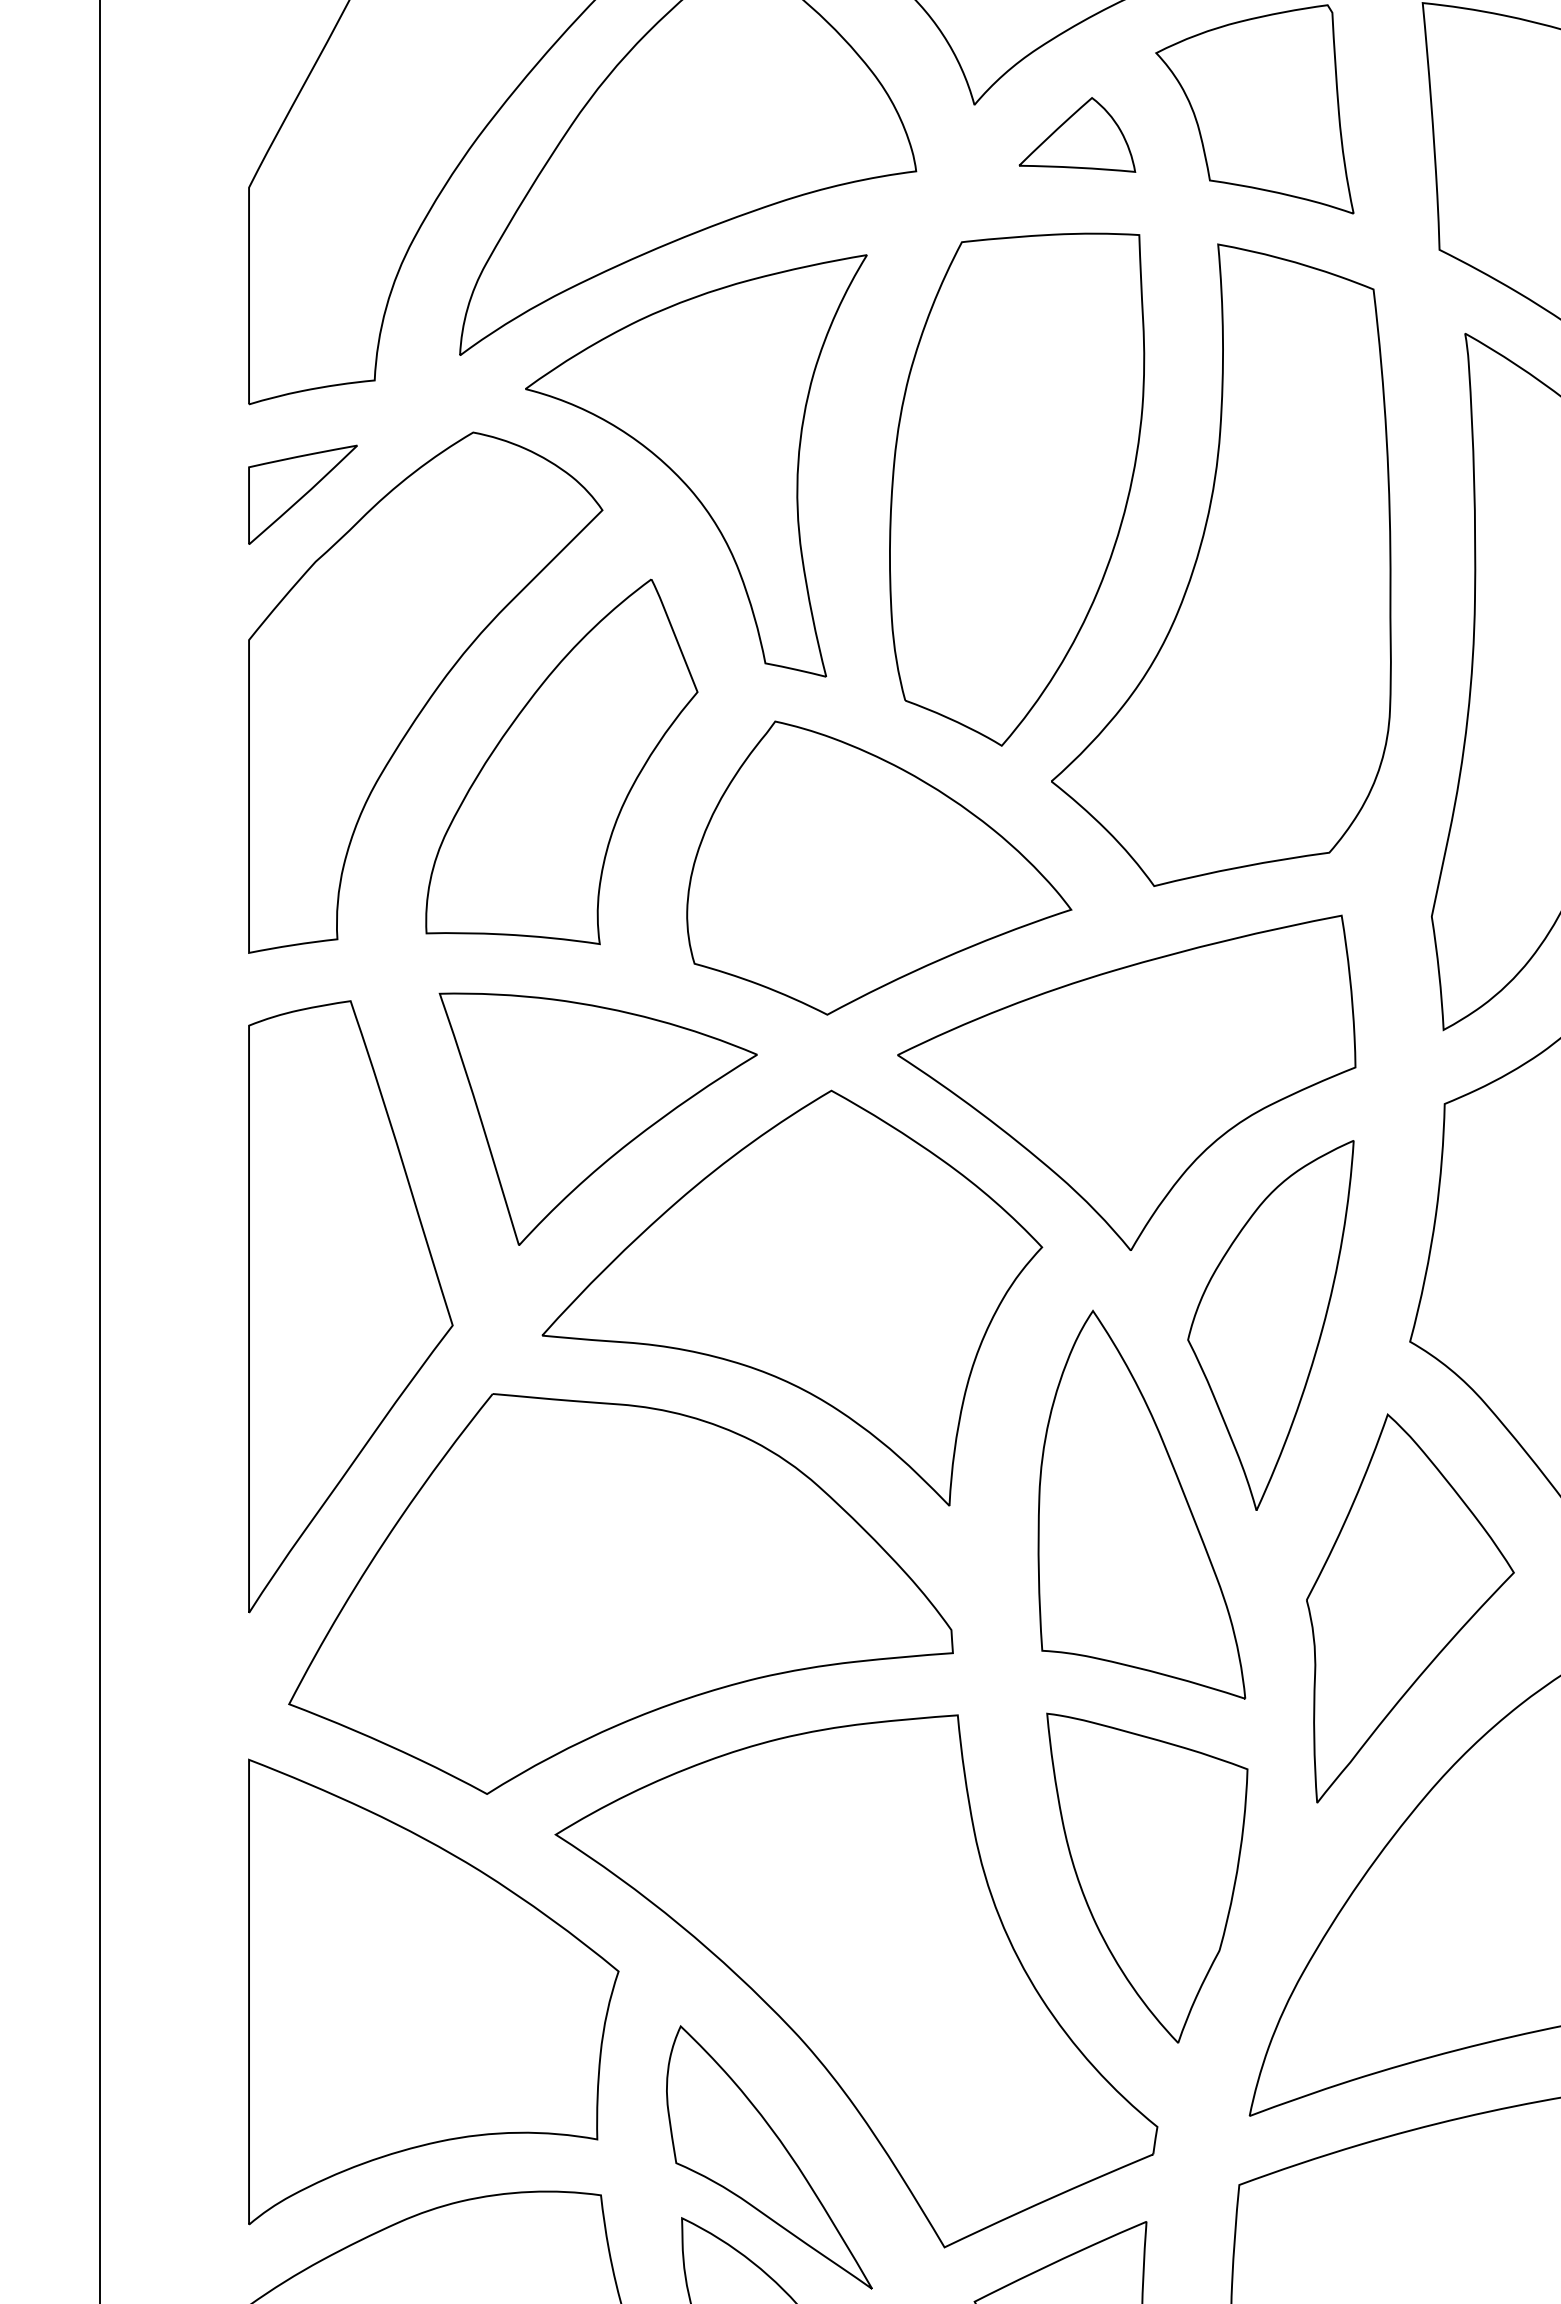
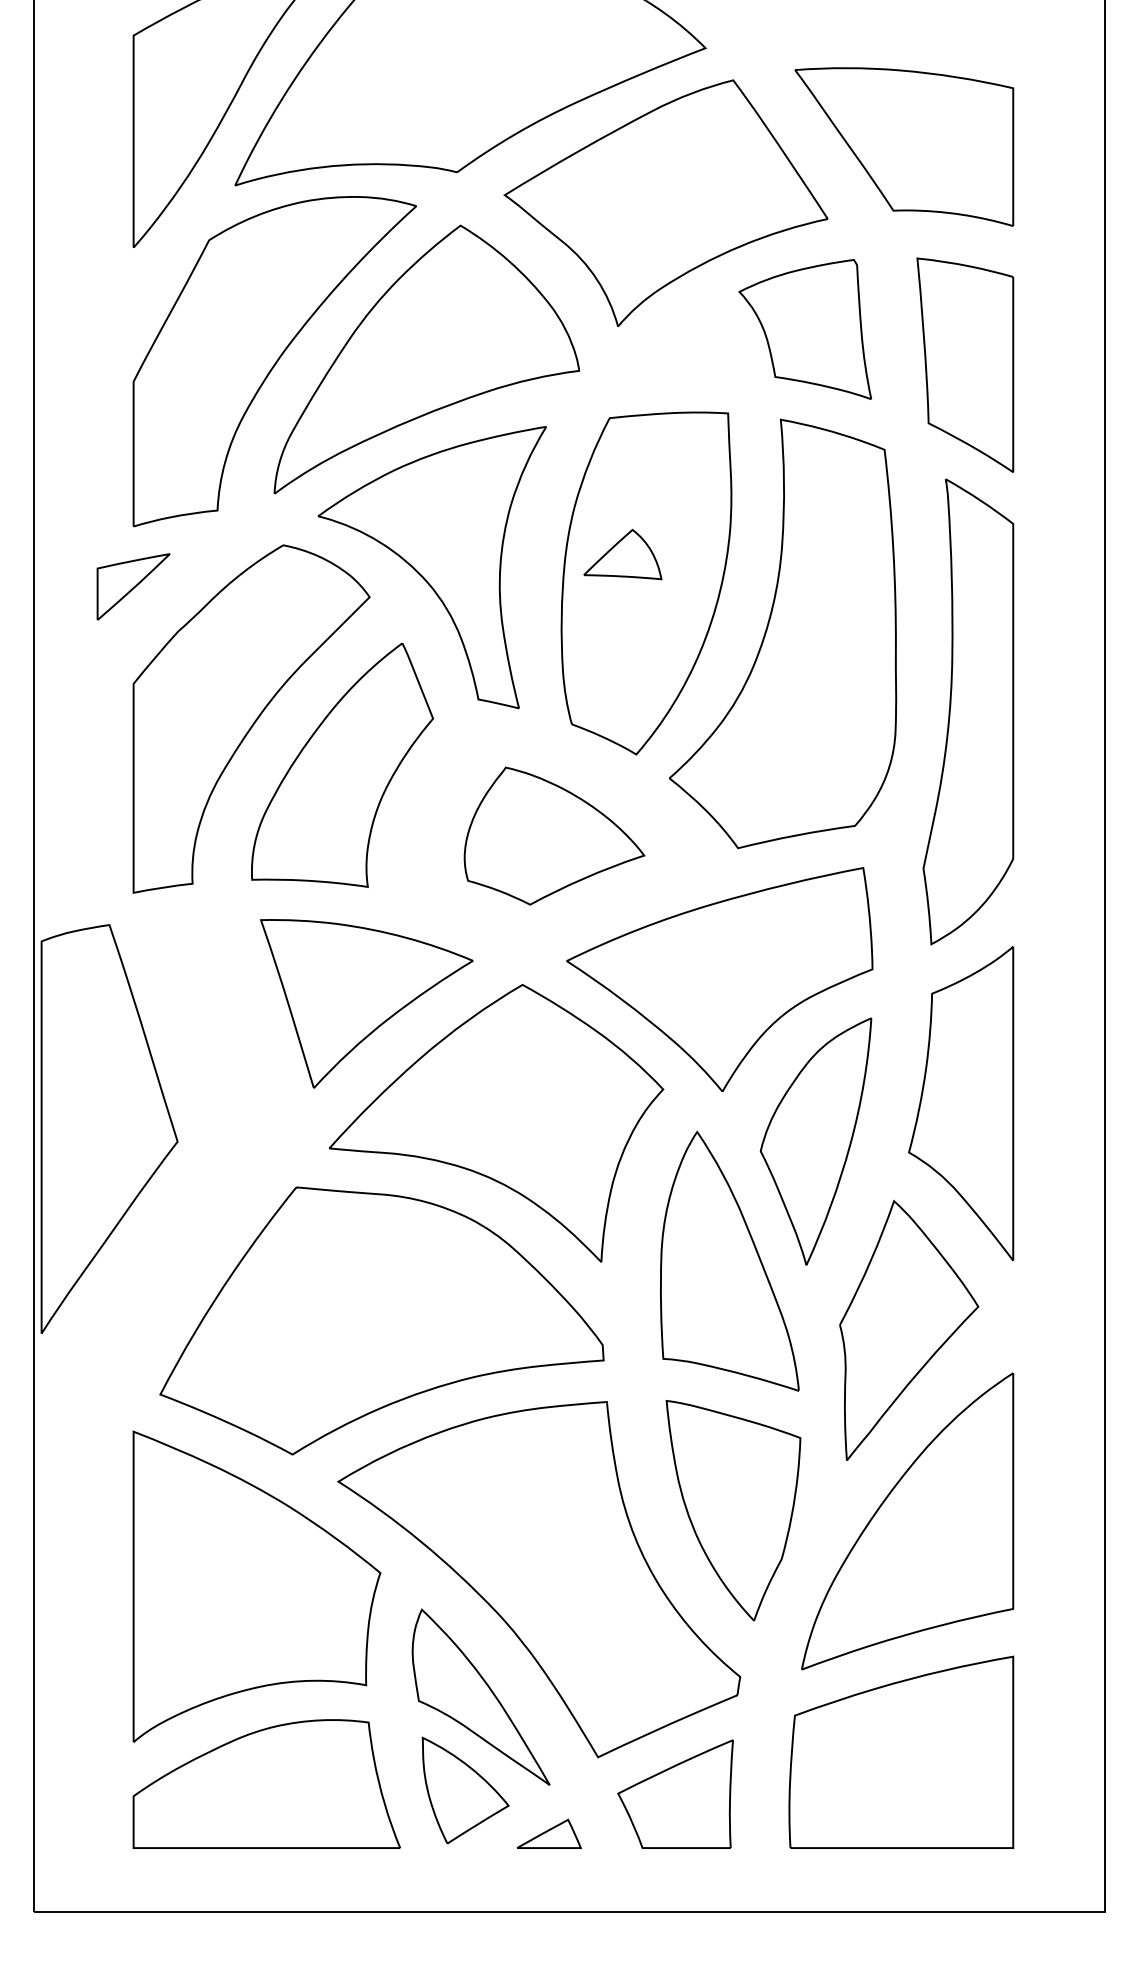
part: (1076, 134) -> (622, 554), moved
part: (302, 494) -> (133, 586), moved
part: (879, 867) -> (554, 835), size x0.7
part: (350, 1305) -> (109, 1128), moved

